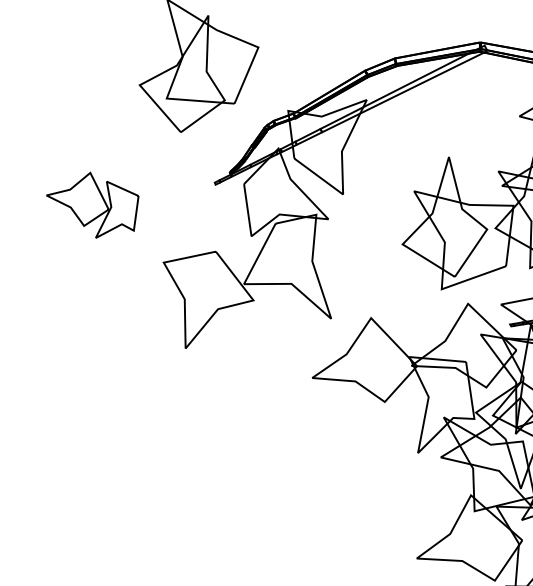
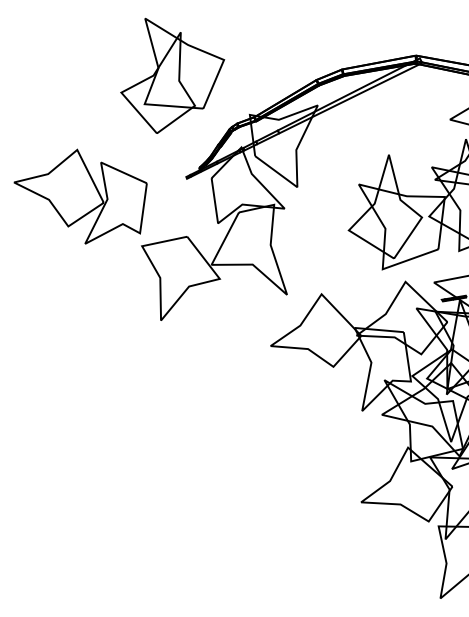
part: (92, 205) -> (80, 196), size x1.67

